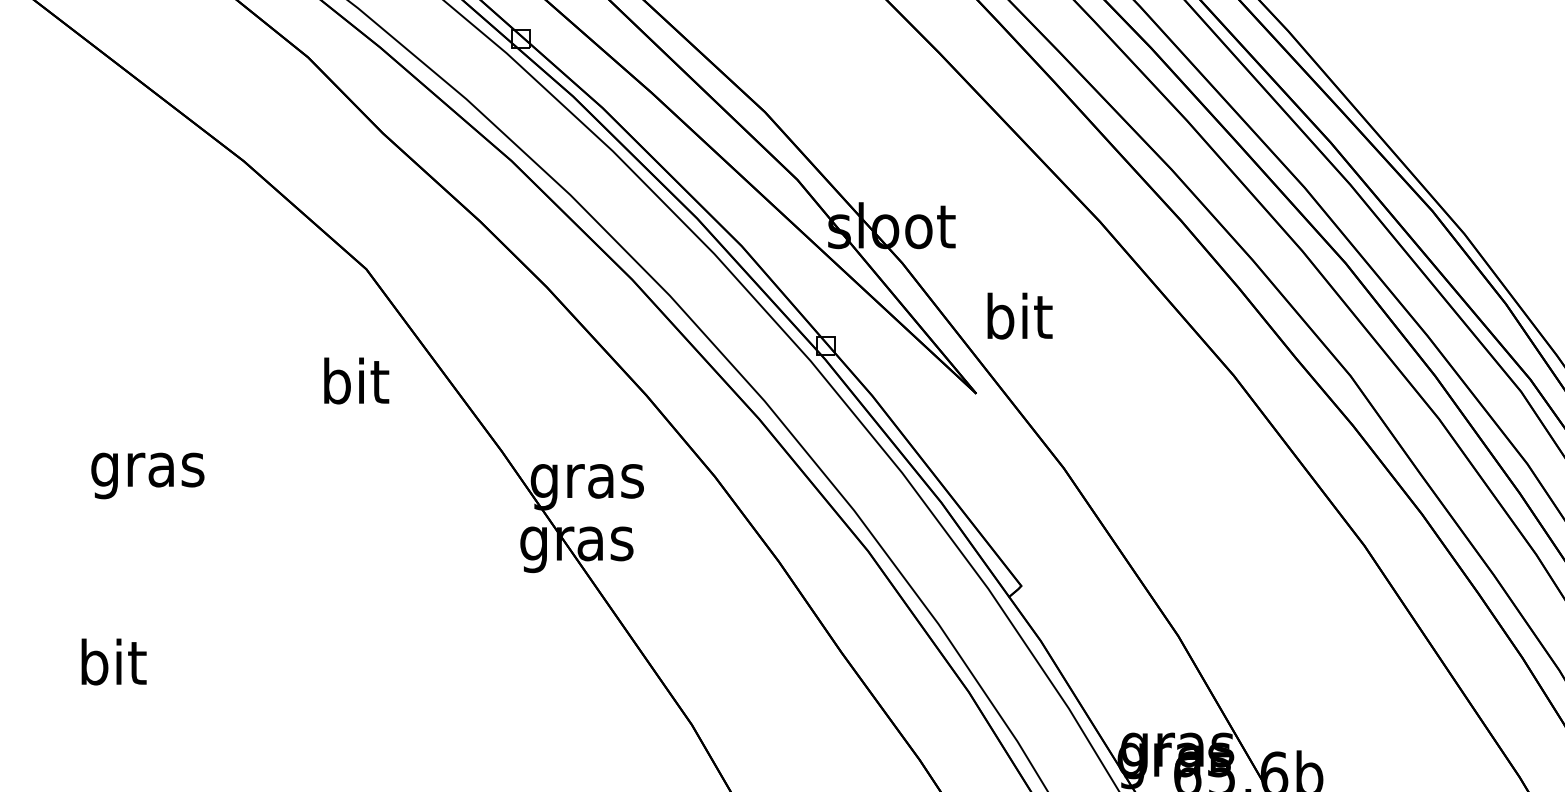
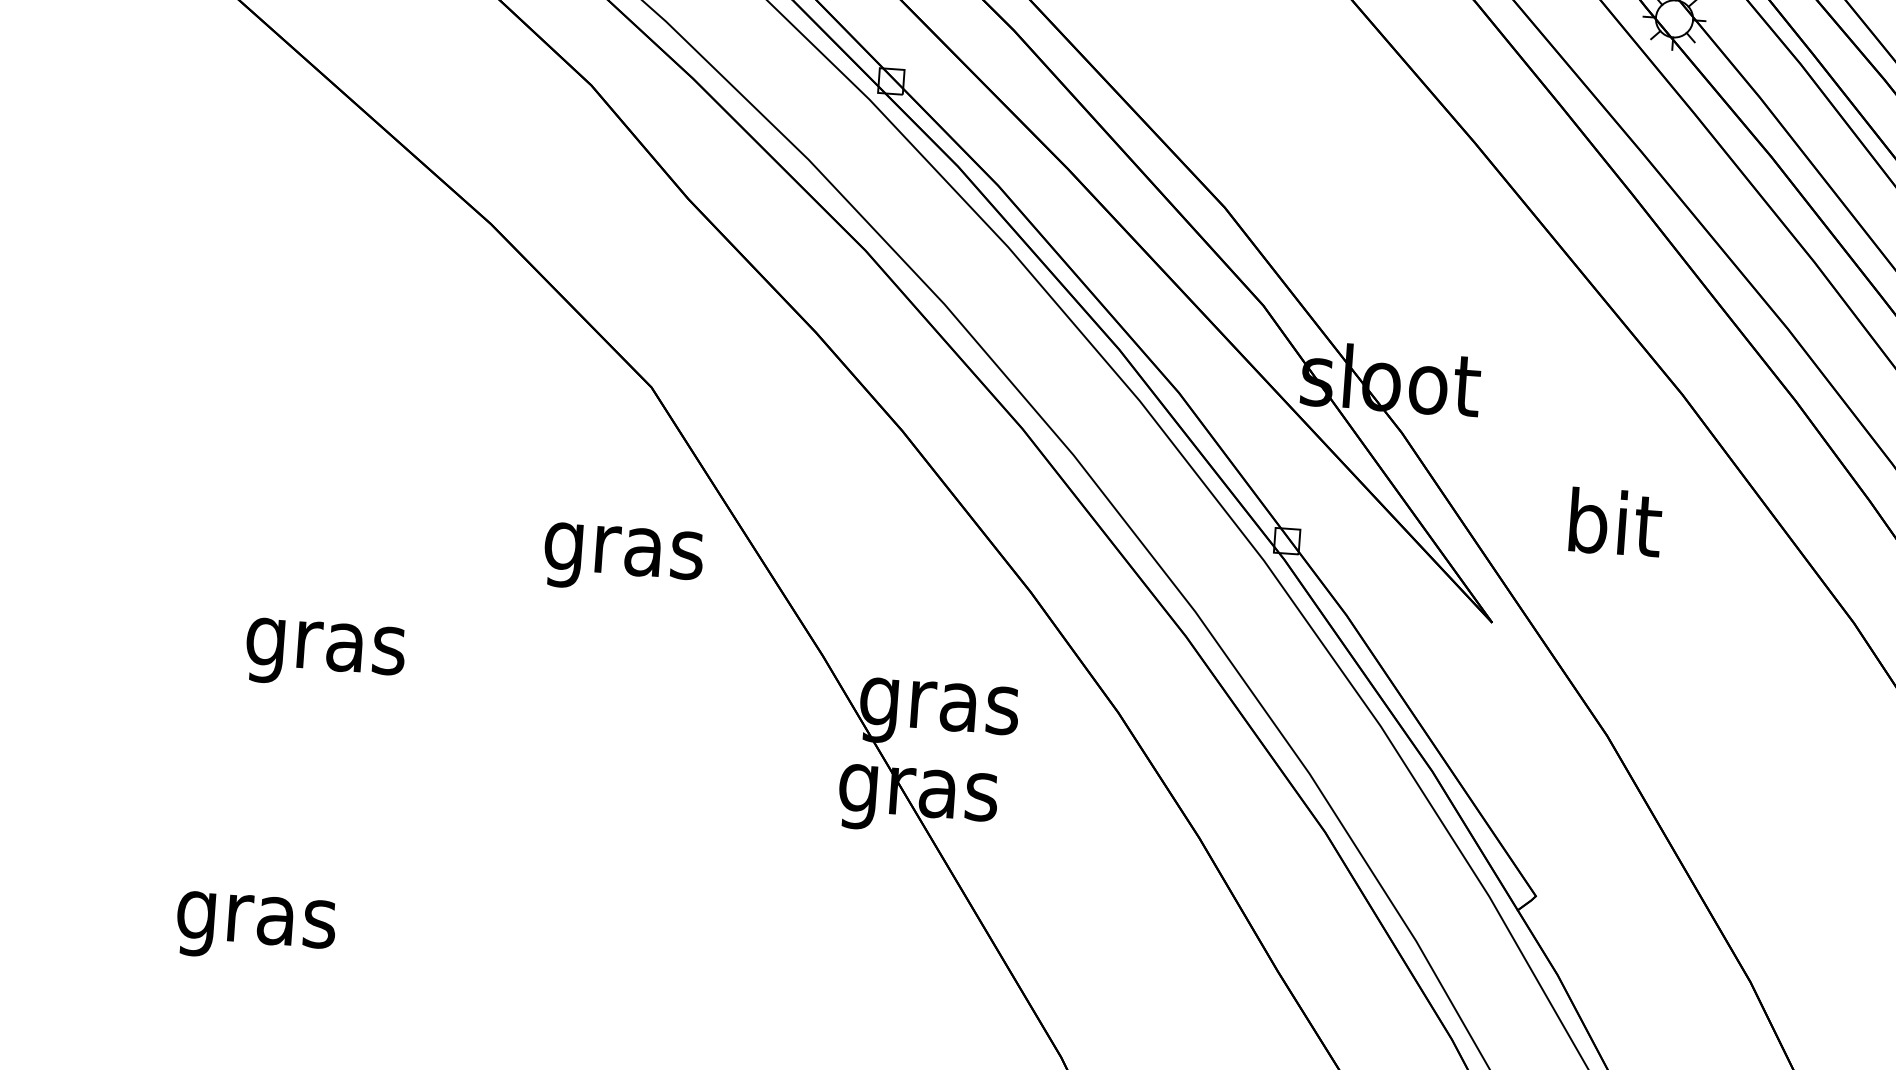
text: (1019, 315) -> (1614, 521), moved
text: (354, 386) -> (623, 550), bit -> gras
text: (112, 667) -> (256, 919), bit -> gras

